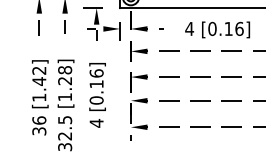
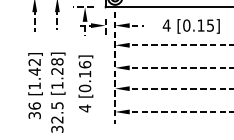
text: (239, 28) -> (210, 25), [0.16] -> [0.15]

